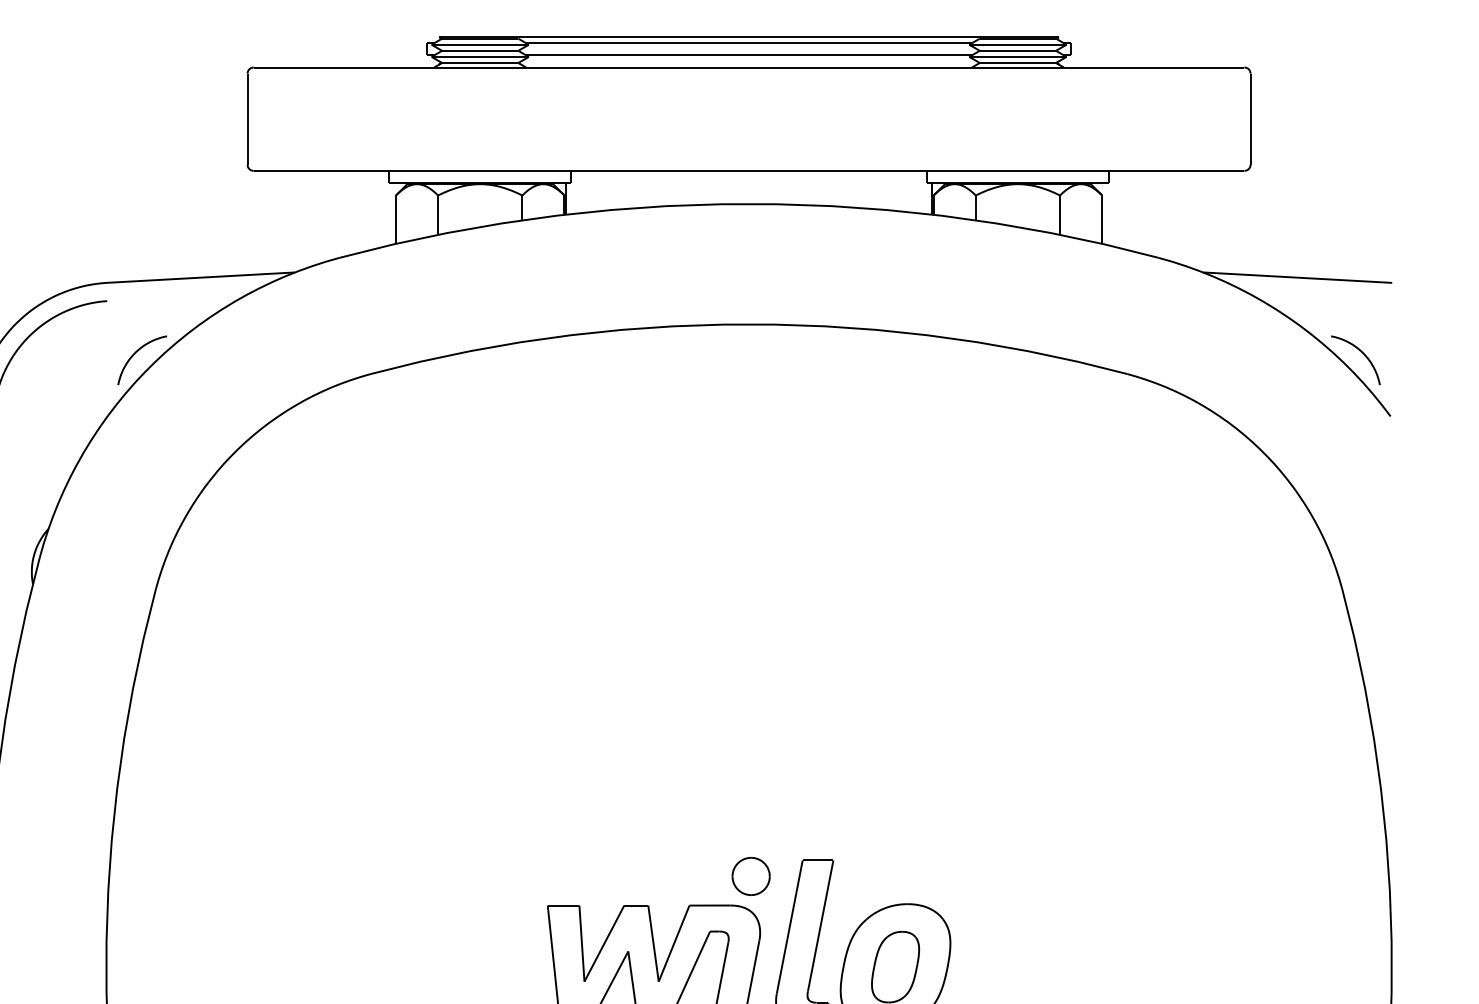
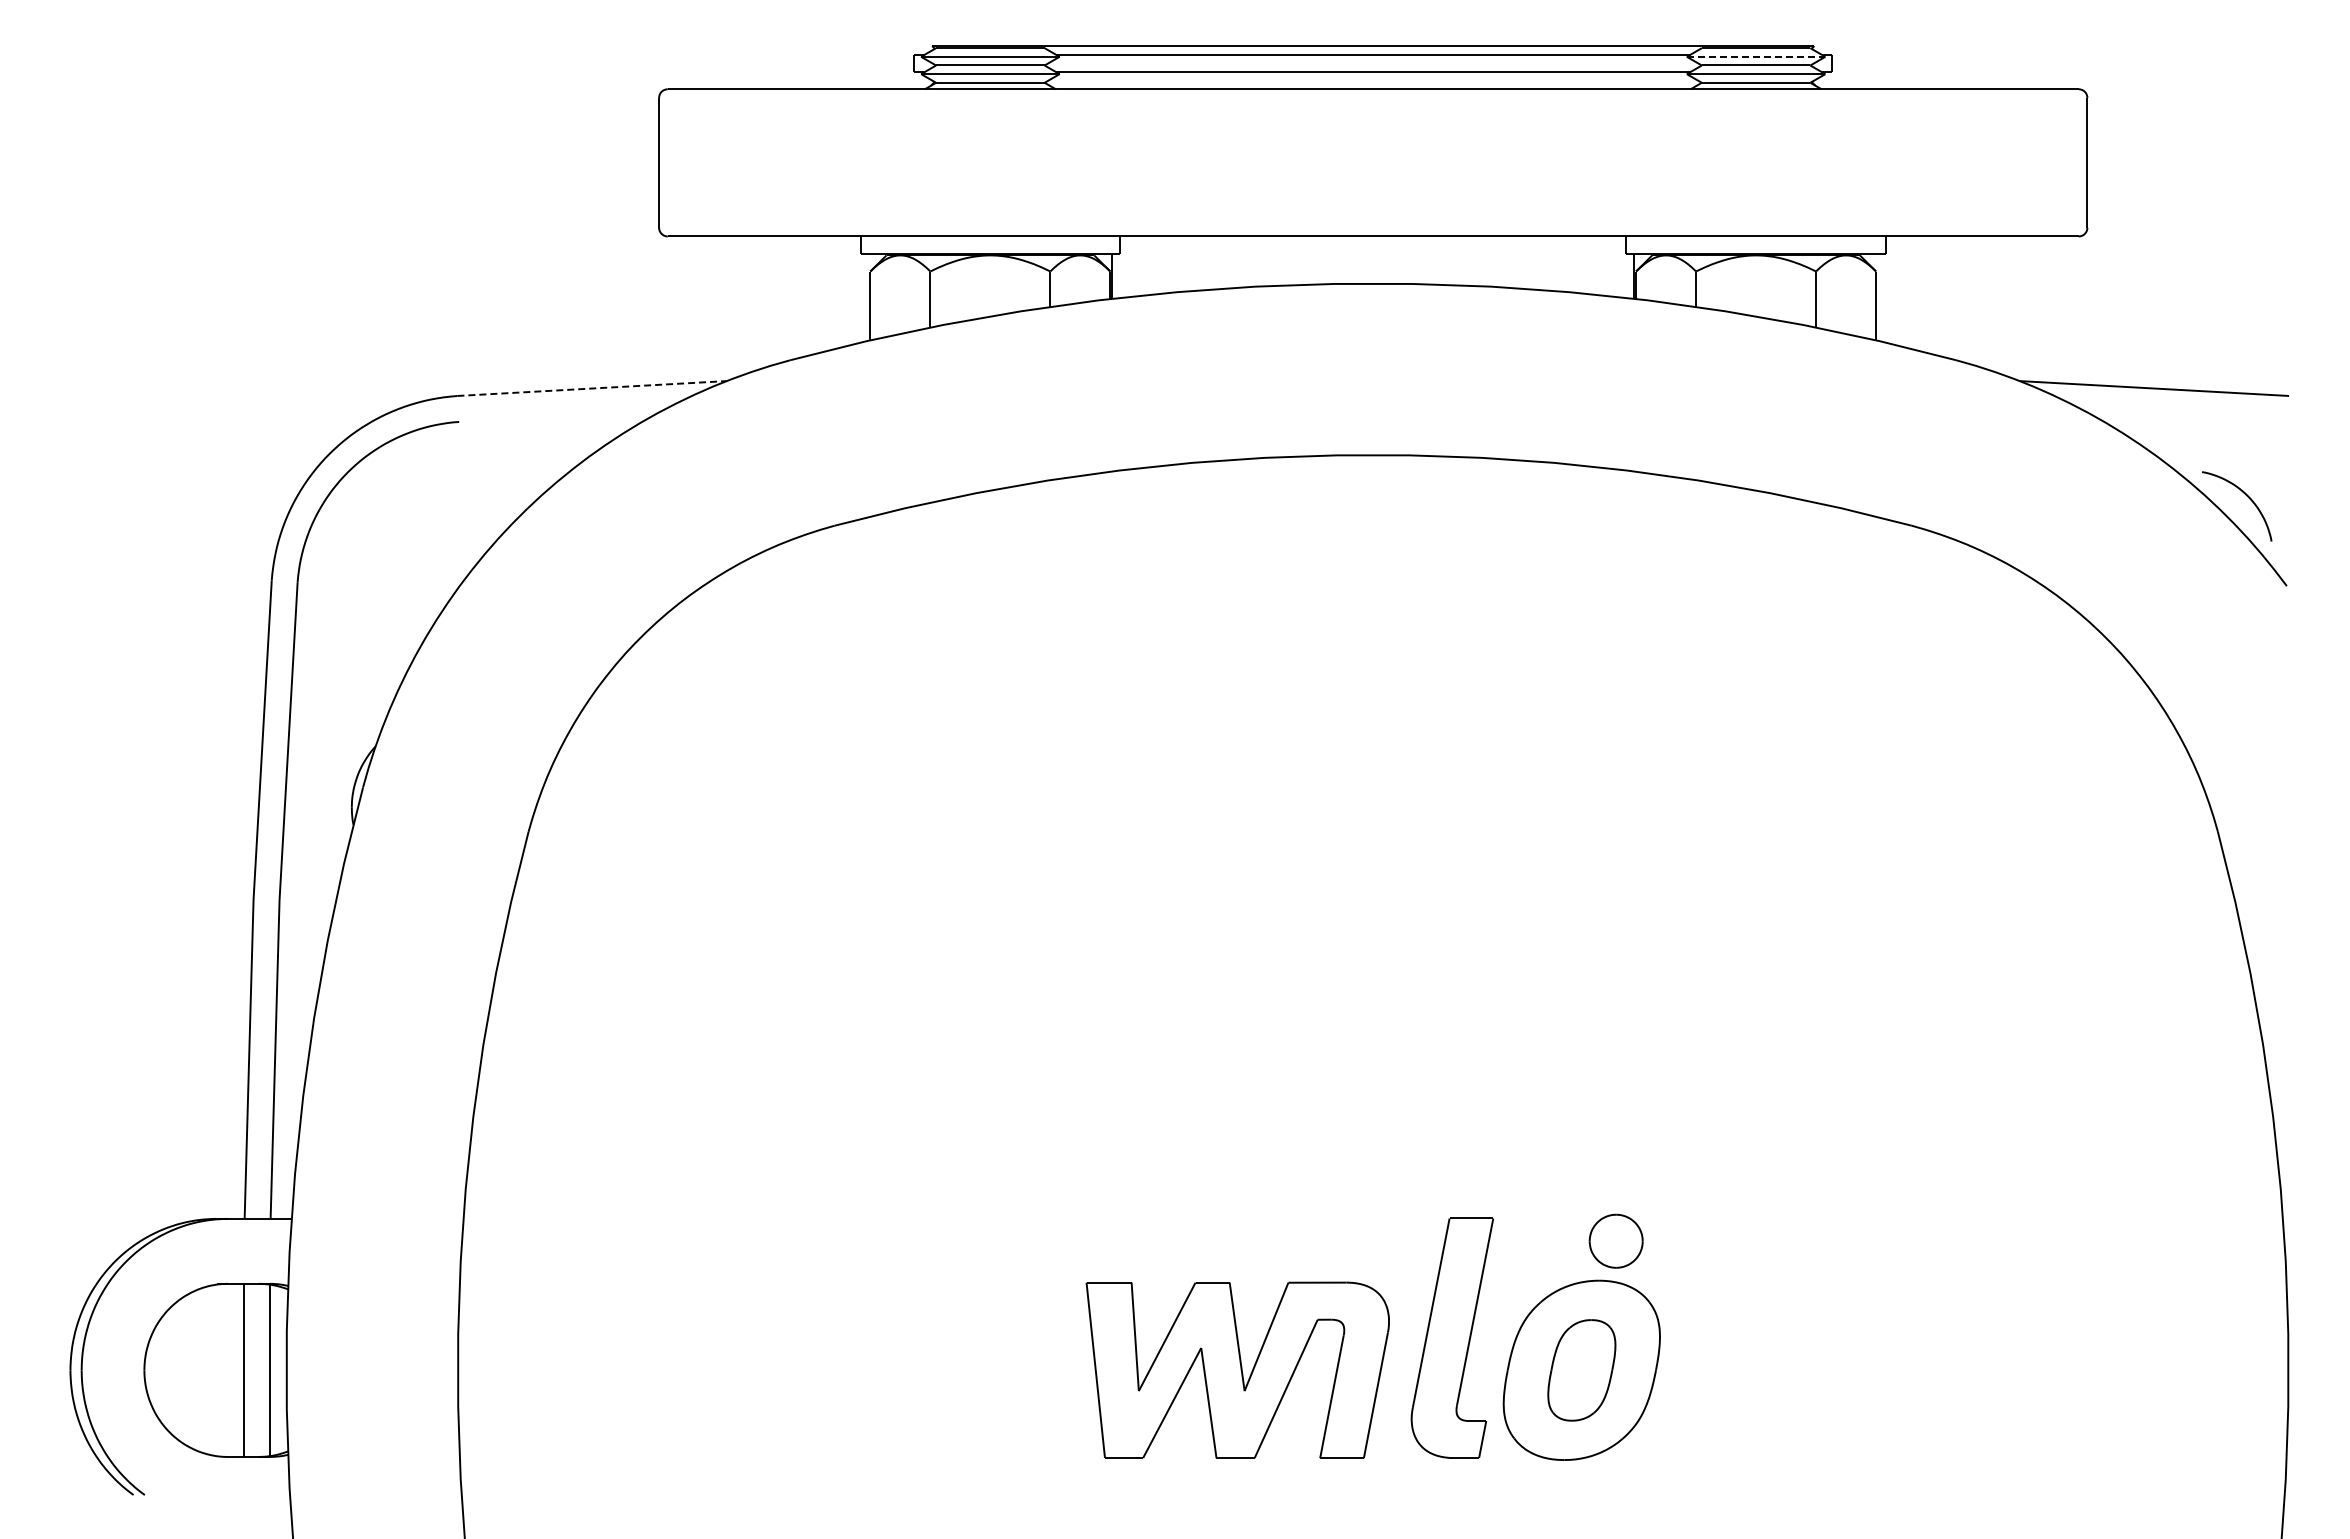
line: (1018, 44) -> (1756, 56), solid -> dashed
line: (200, 277) -> (592, 388), solid -> dashed
curve: (135, 353) -> (499, 496), removed
part: (750, 875) -> (1615, 1240), moved

